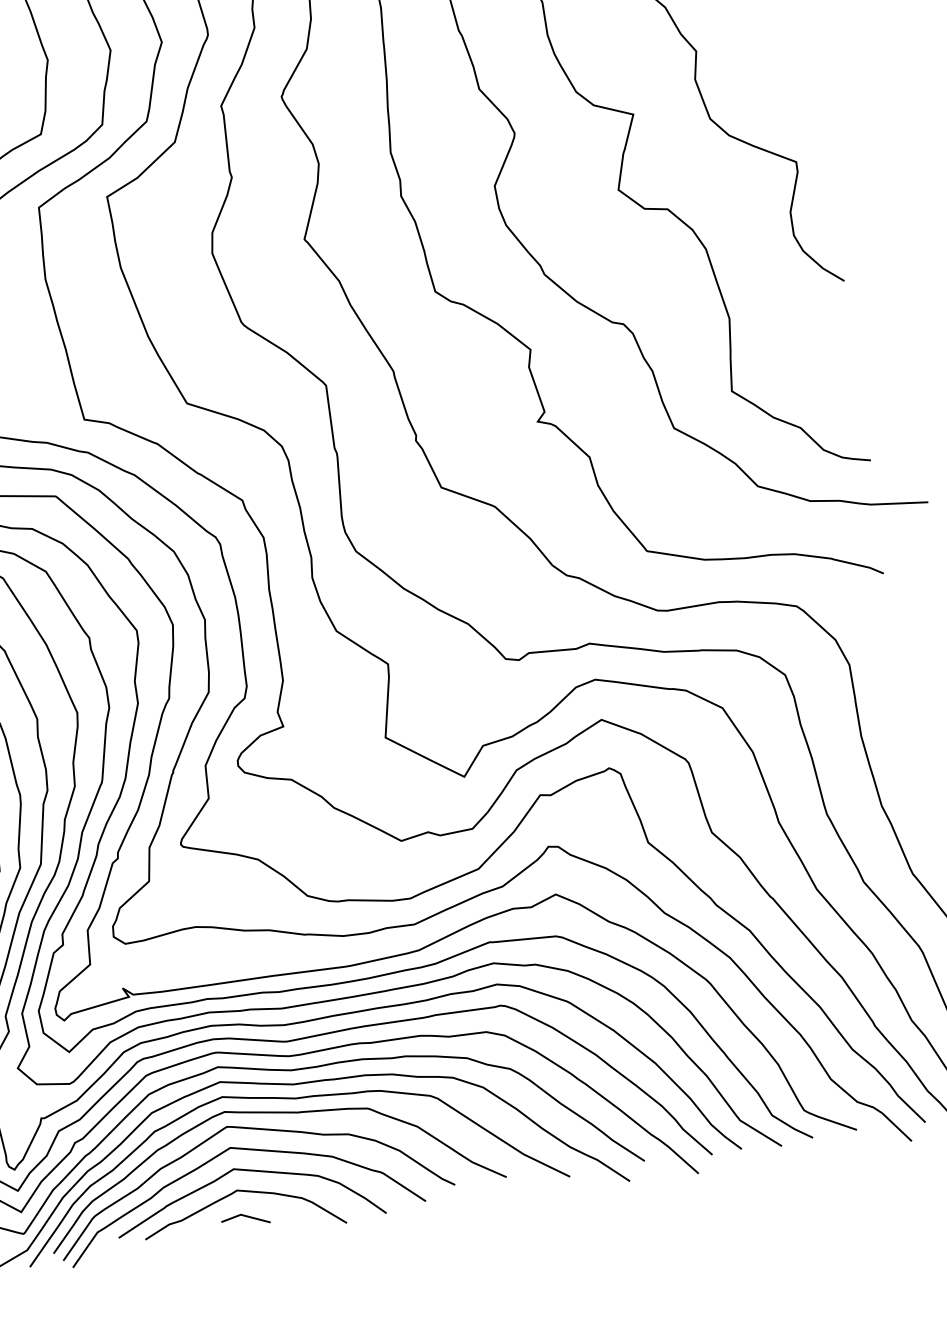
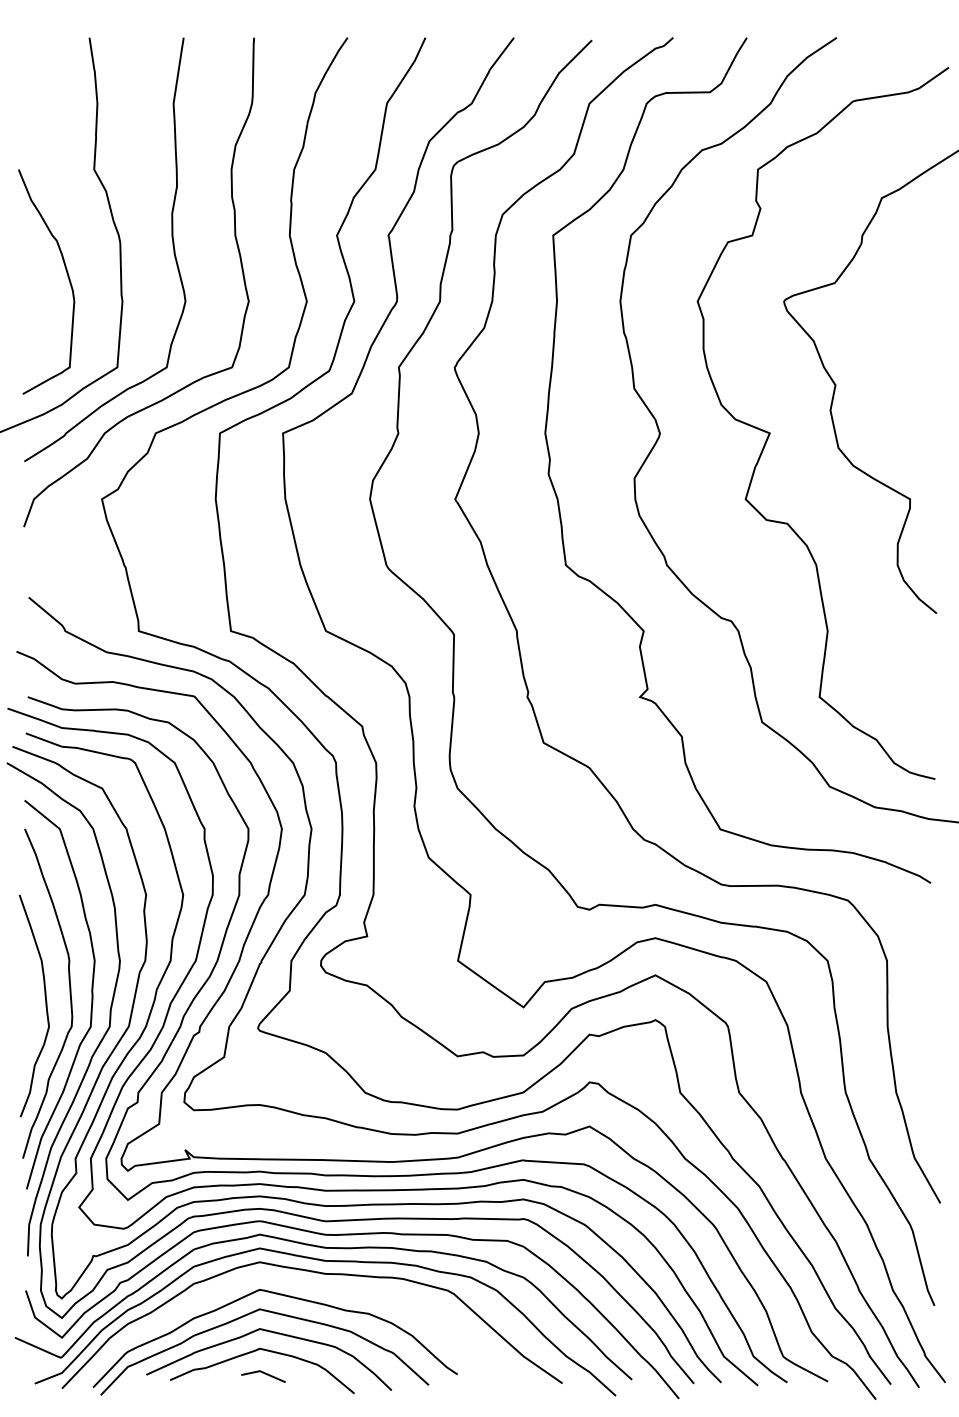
curve: (272, 1113) -> (302, 1284), removed

